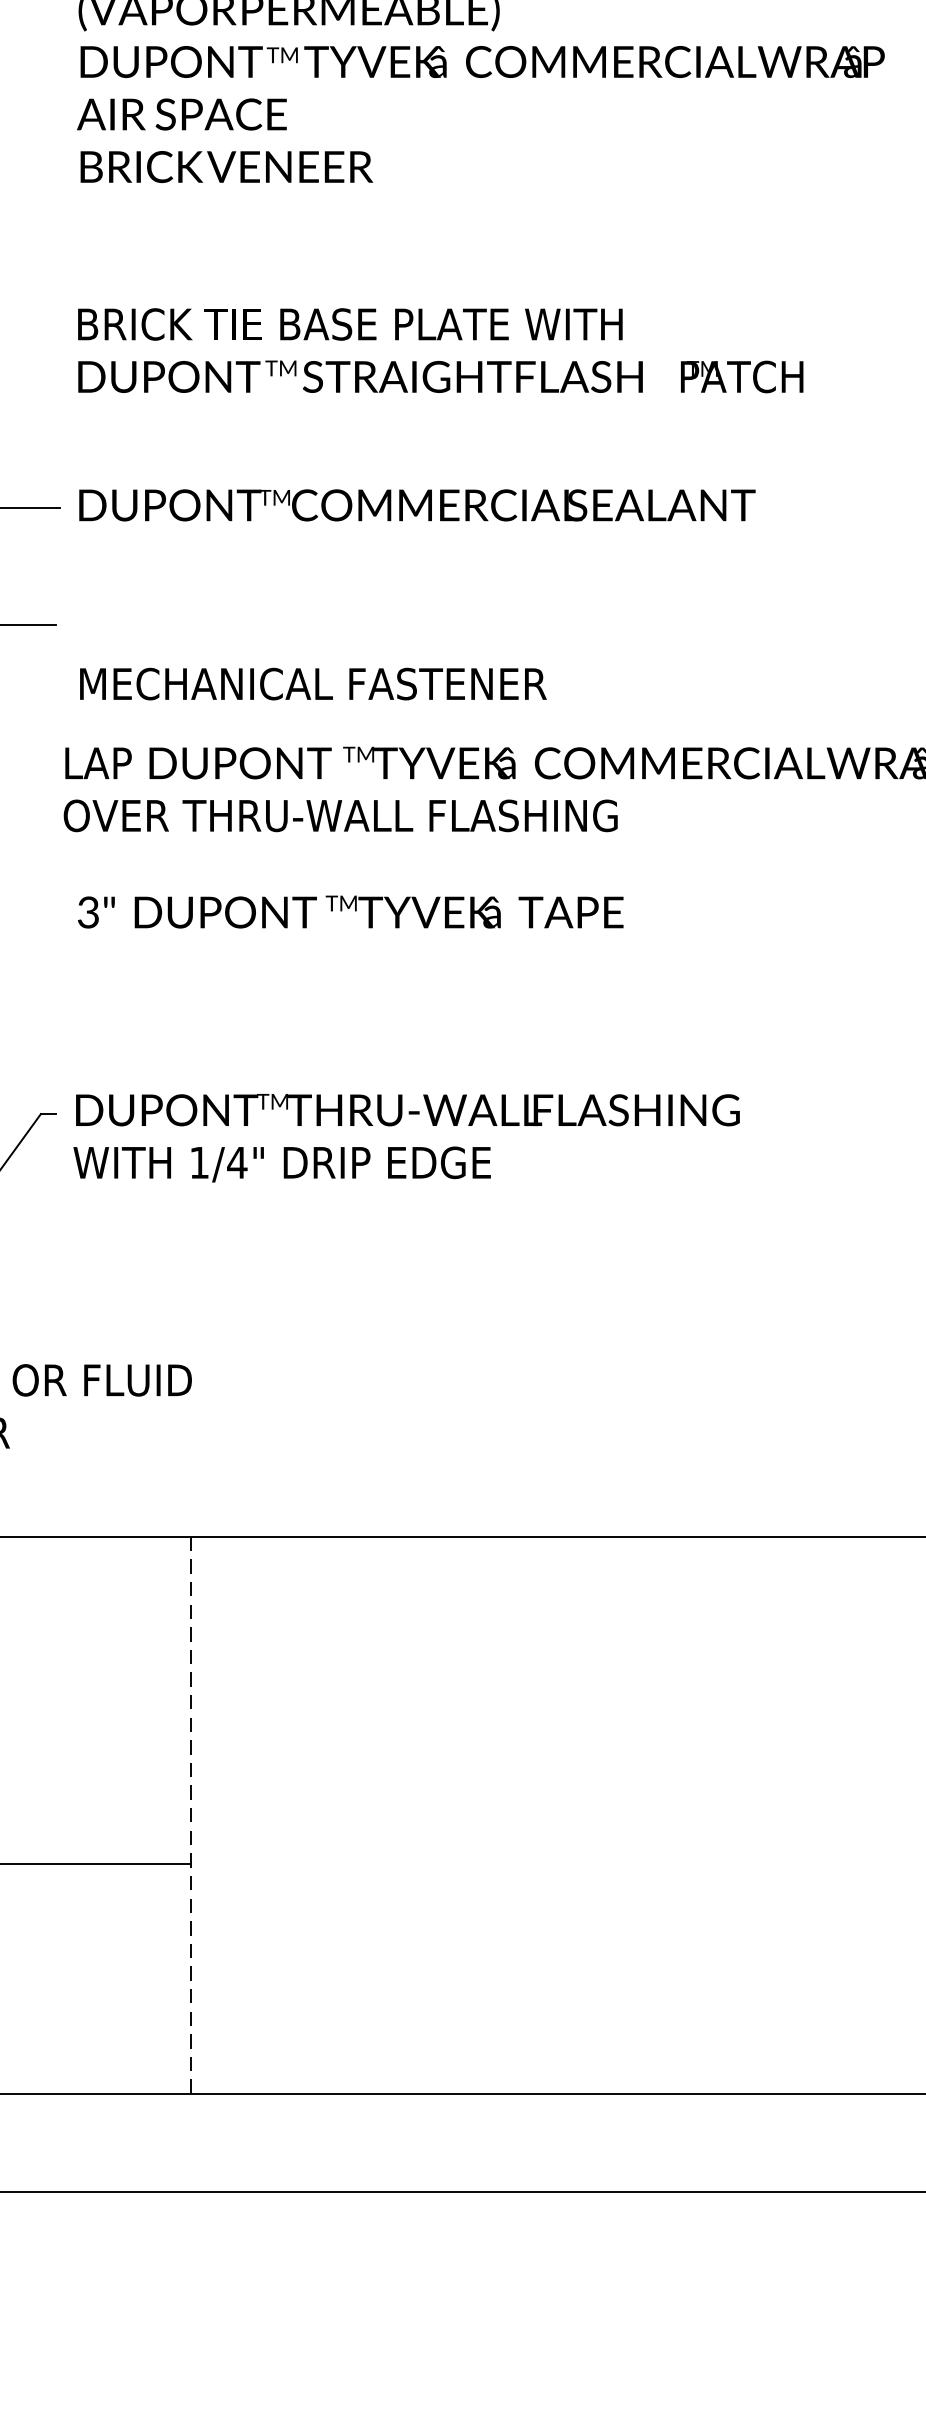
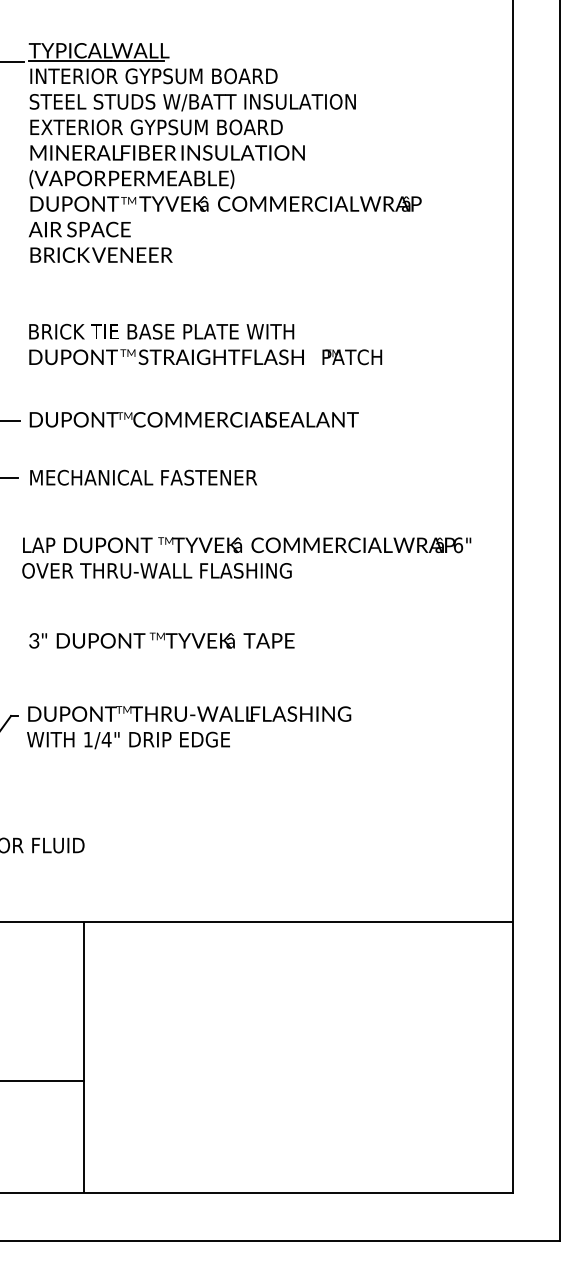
text: (312, 683) -> (143, 477), moved
text: (349, 911) -> (161, 640), moved
line: (189, 1816) -> (83, 1057), dashed -> solid

